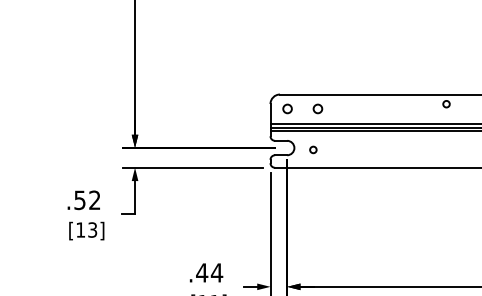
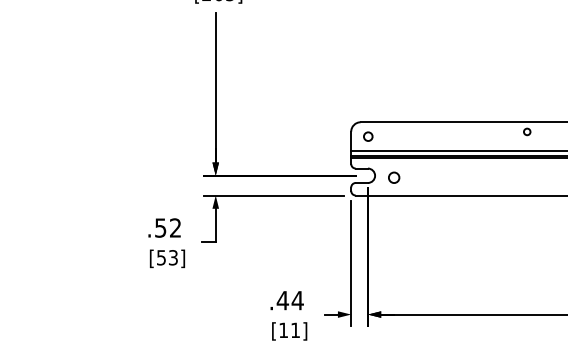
circle: (317, 108) -> (398, 136), removed
circle: (312, 149) -> (393, 177), size x1.6
text: (80, 229) -> (161, 257), [13] -> [53]

